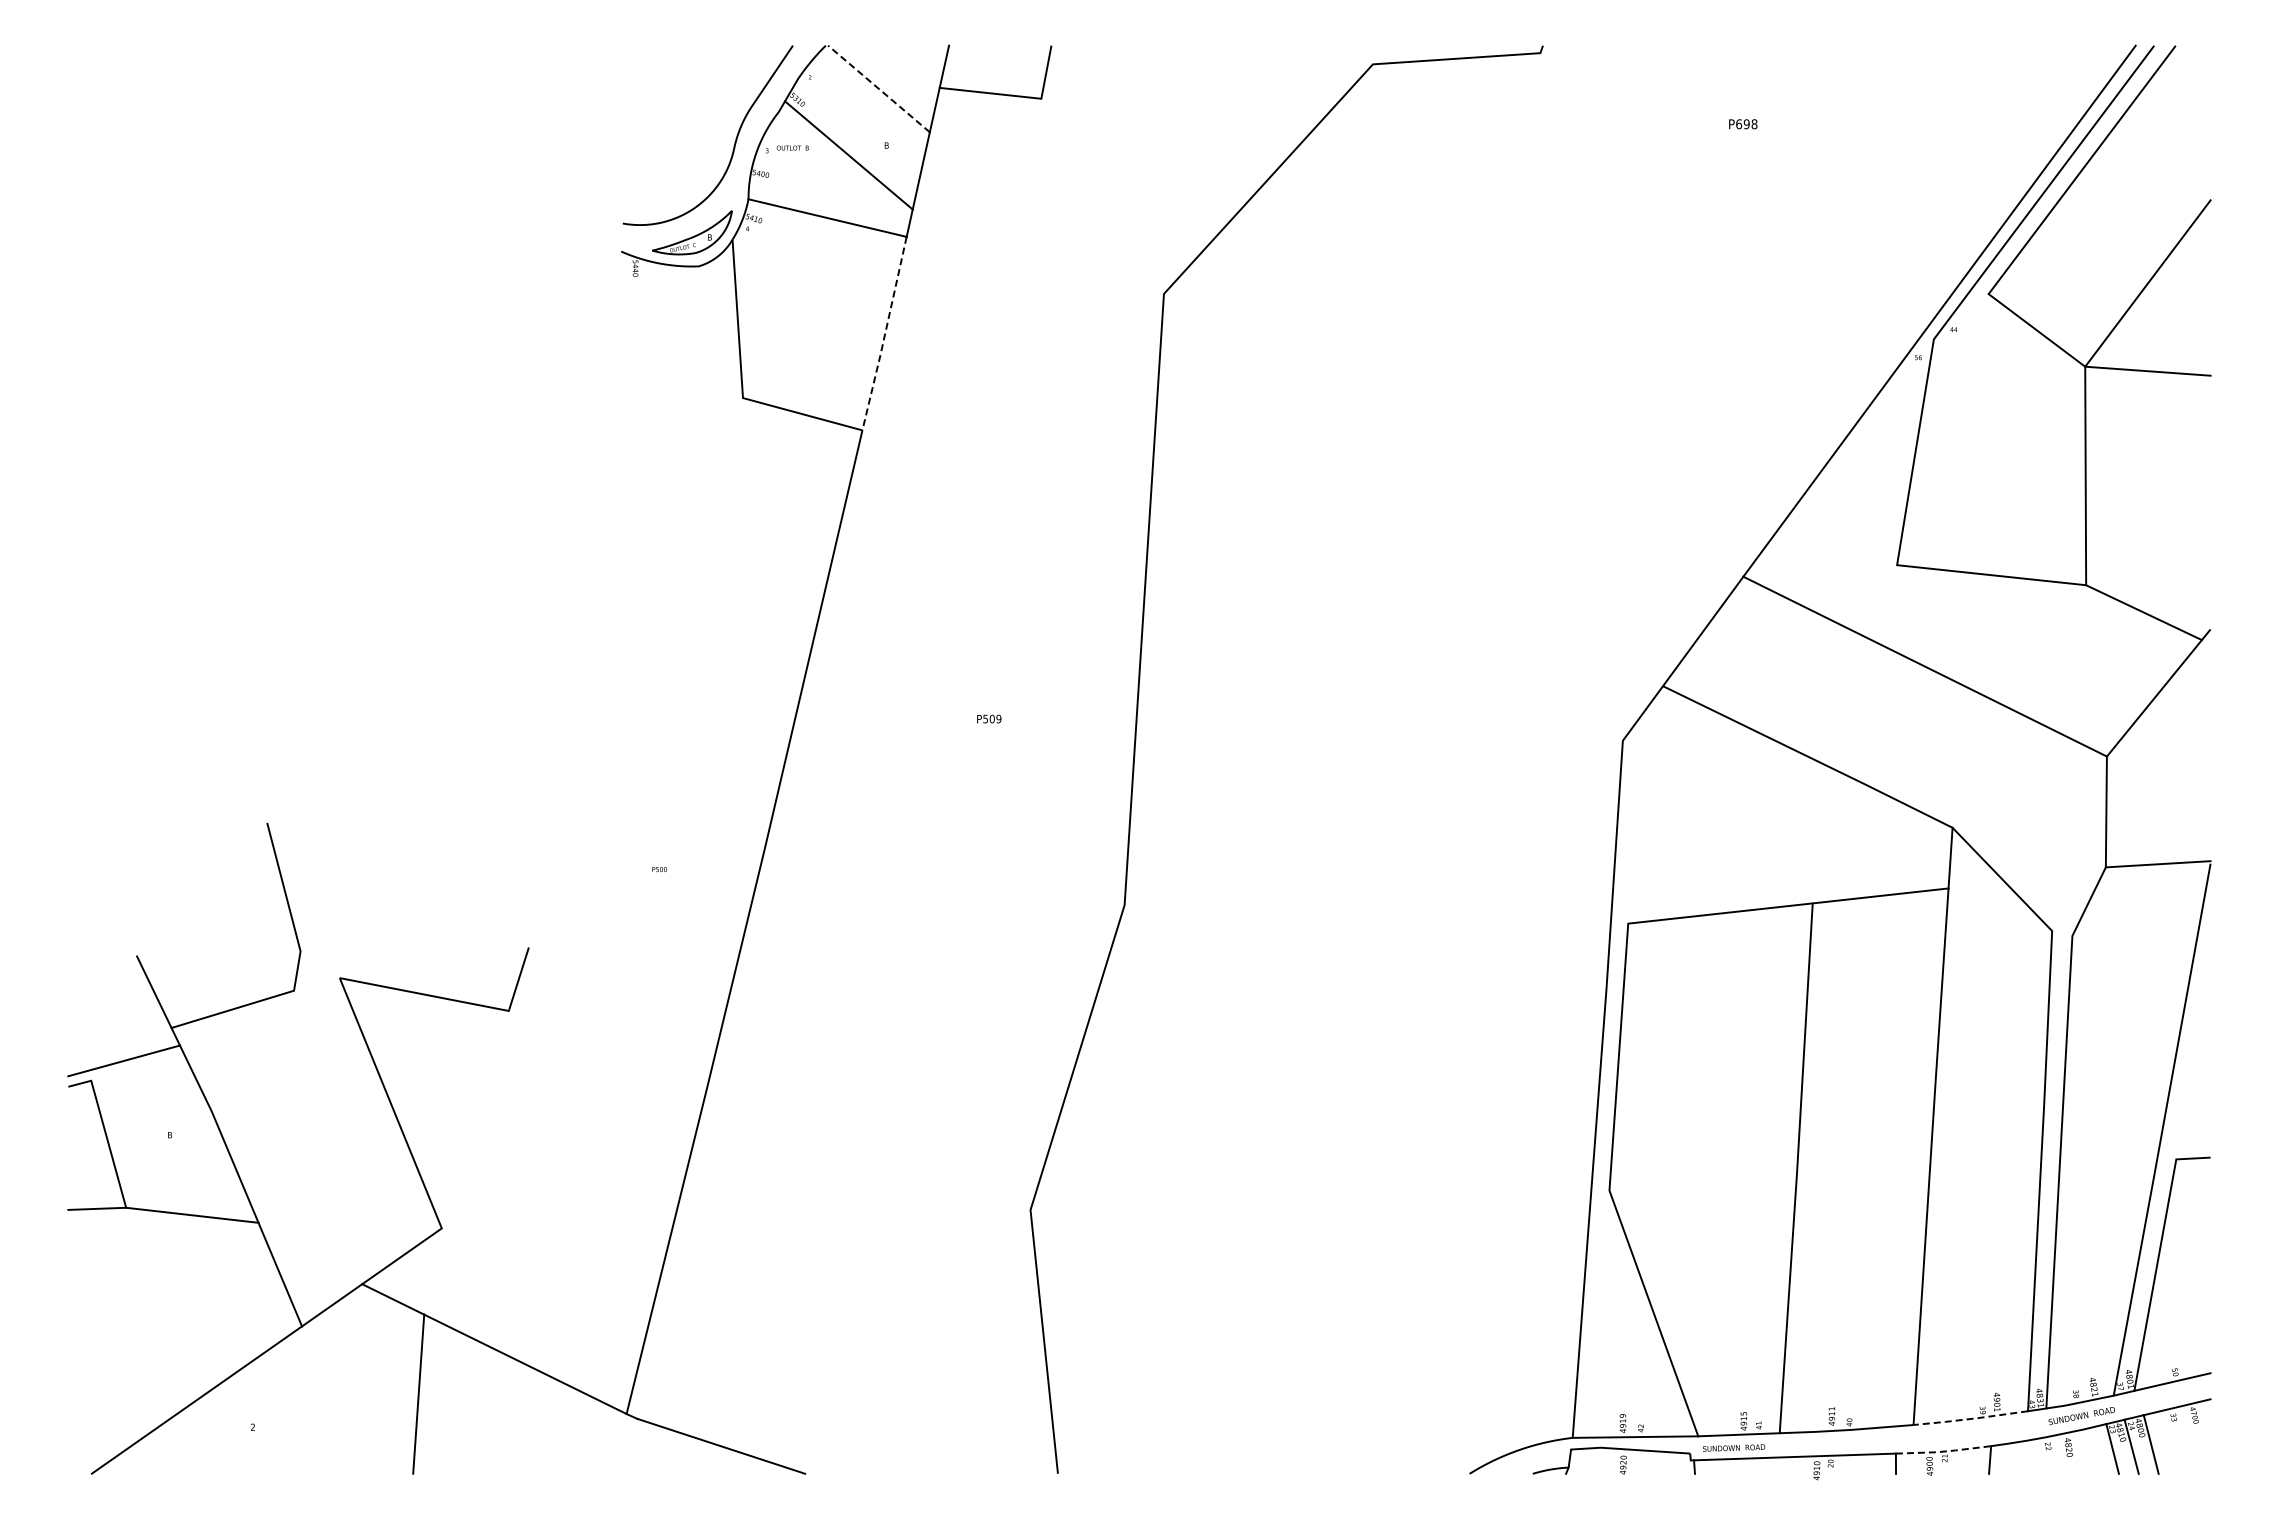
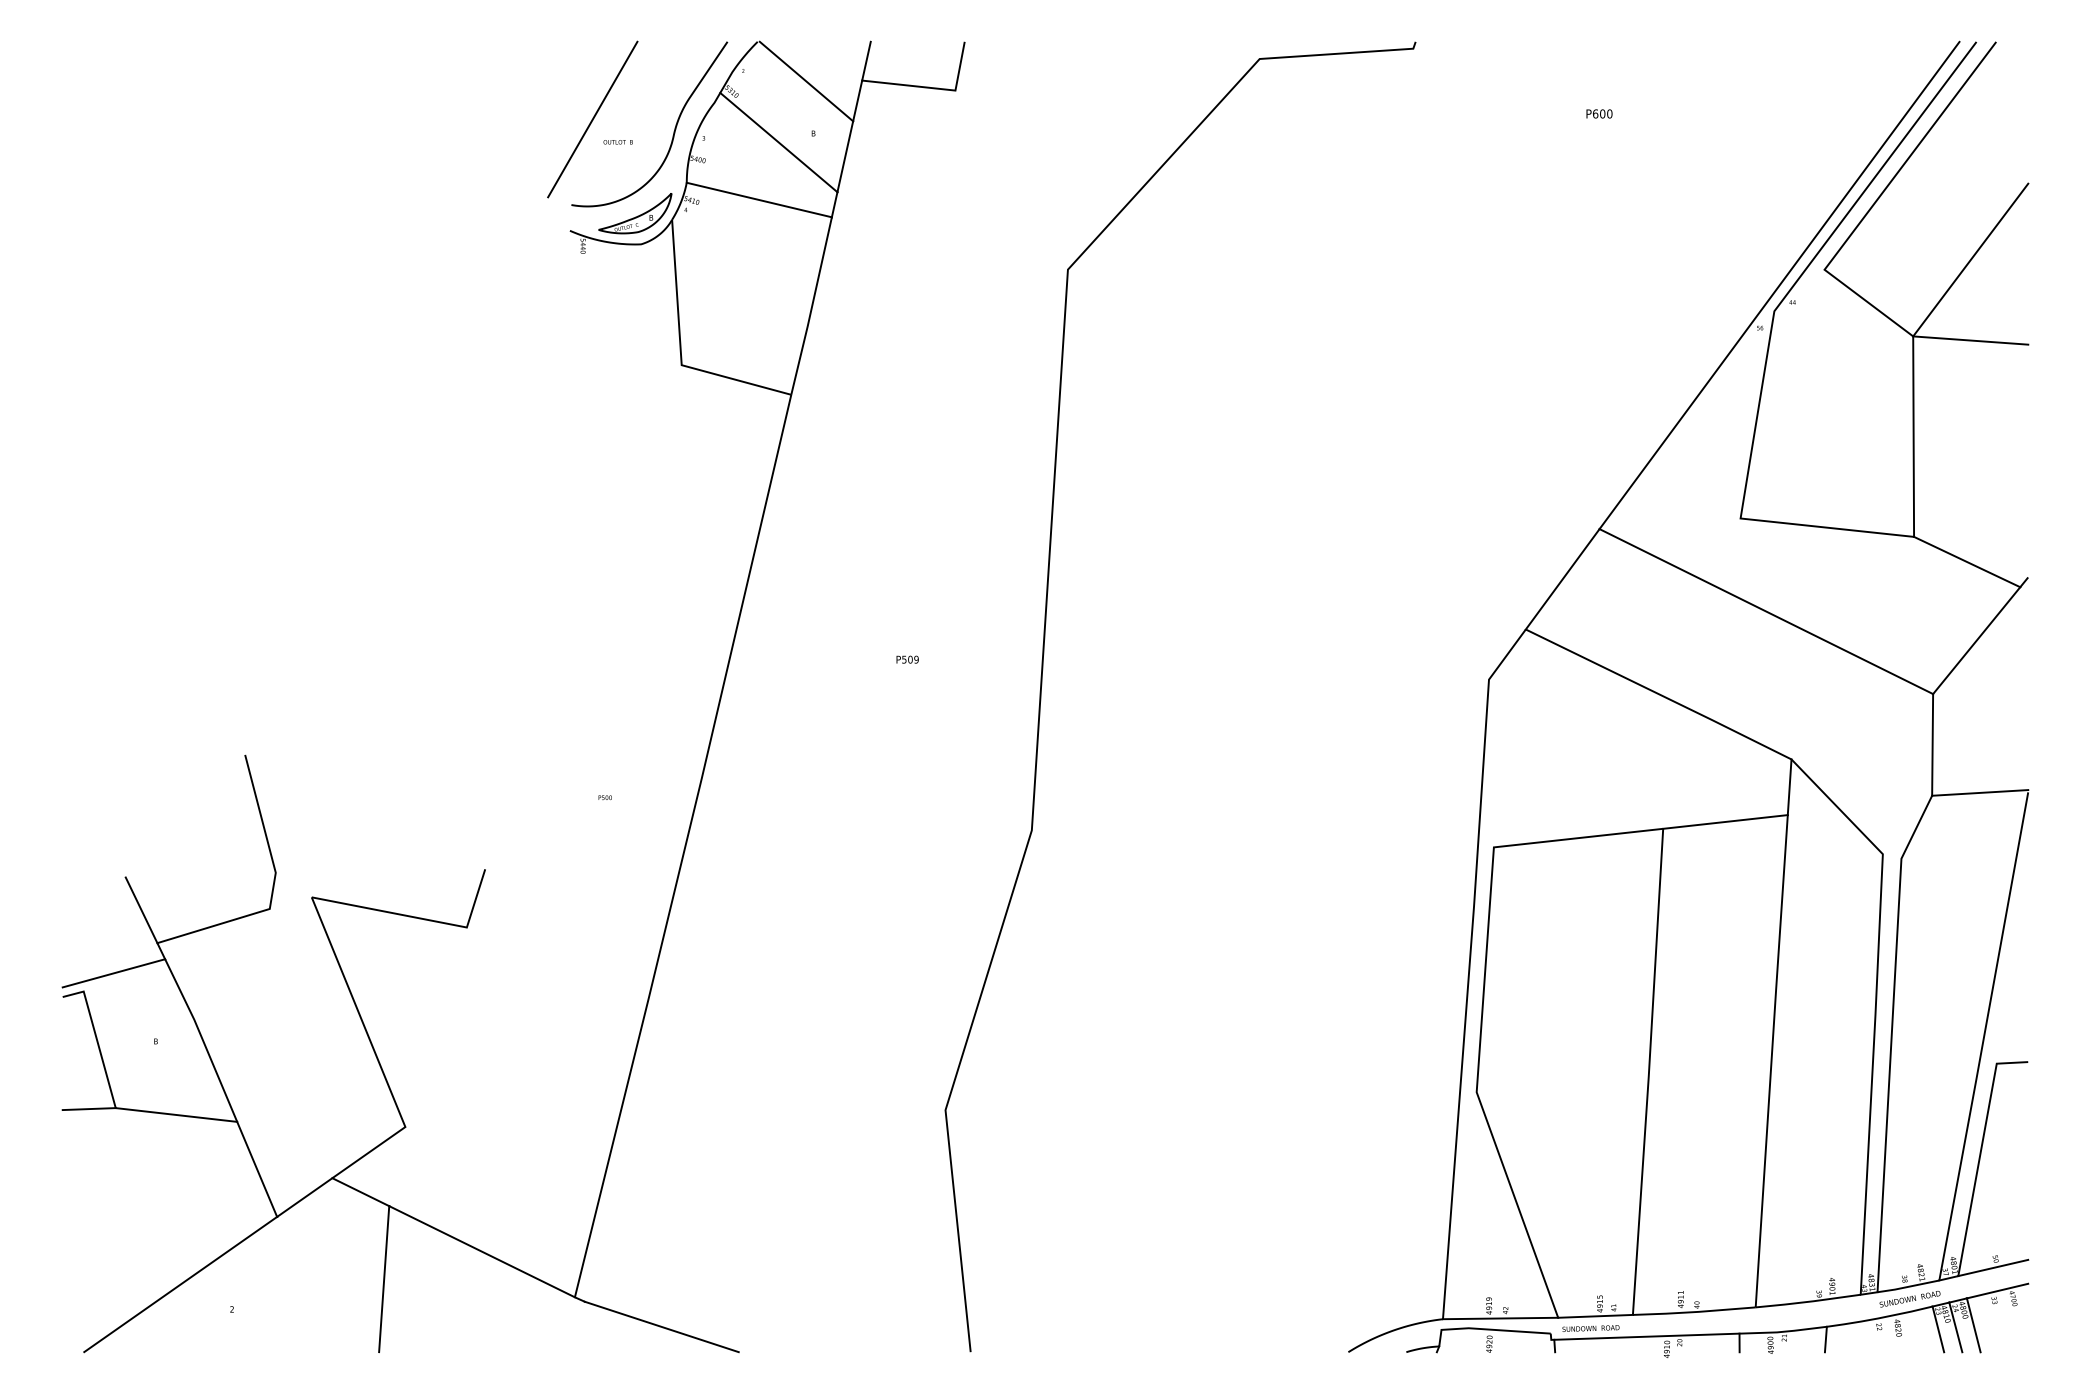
line: (878, 88) -> (806, 81), dashed -> solid
text: (1750, 124) -> (1606, 114), P698 -> P600
line: (645, 130) -> (592, 119), added
text: (792, 147) -> (617, 141), moved
line: (885, 334) -> (812, 306), dashed -> solid
line: (1971, 1418) -> (1808, 1301), dashed -> solid
line: (1943, 1451) -> (1783, 1331), dashed -> solid

